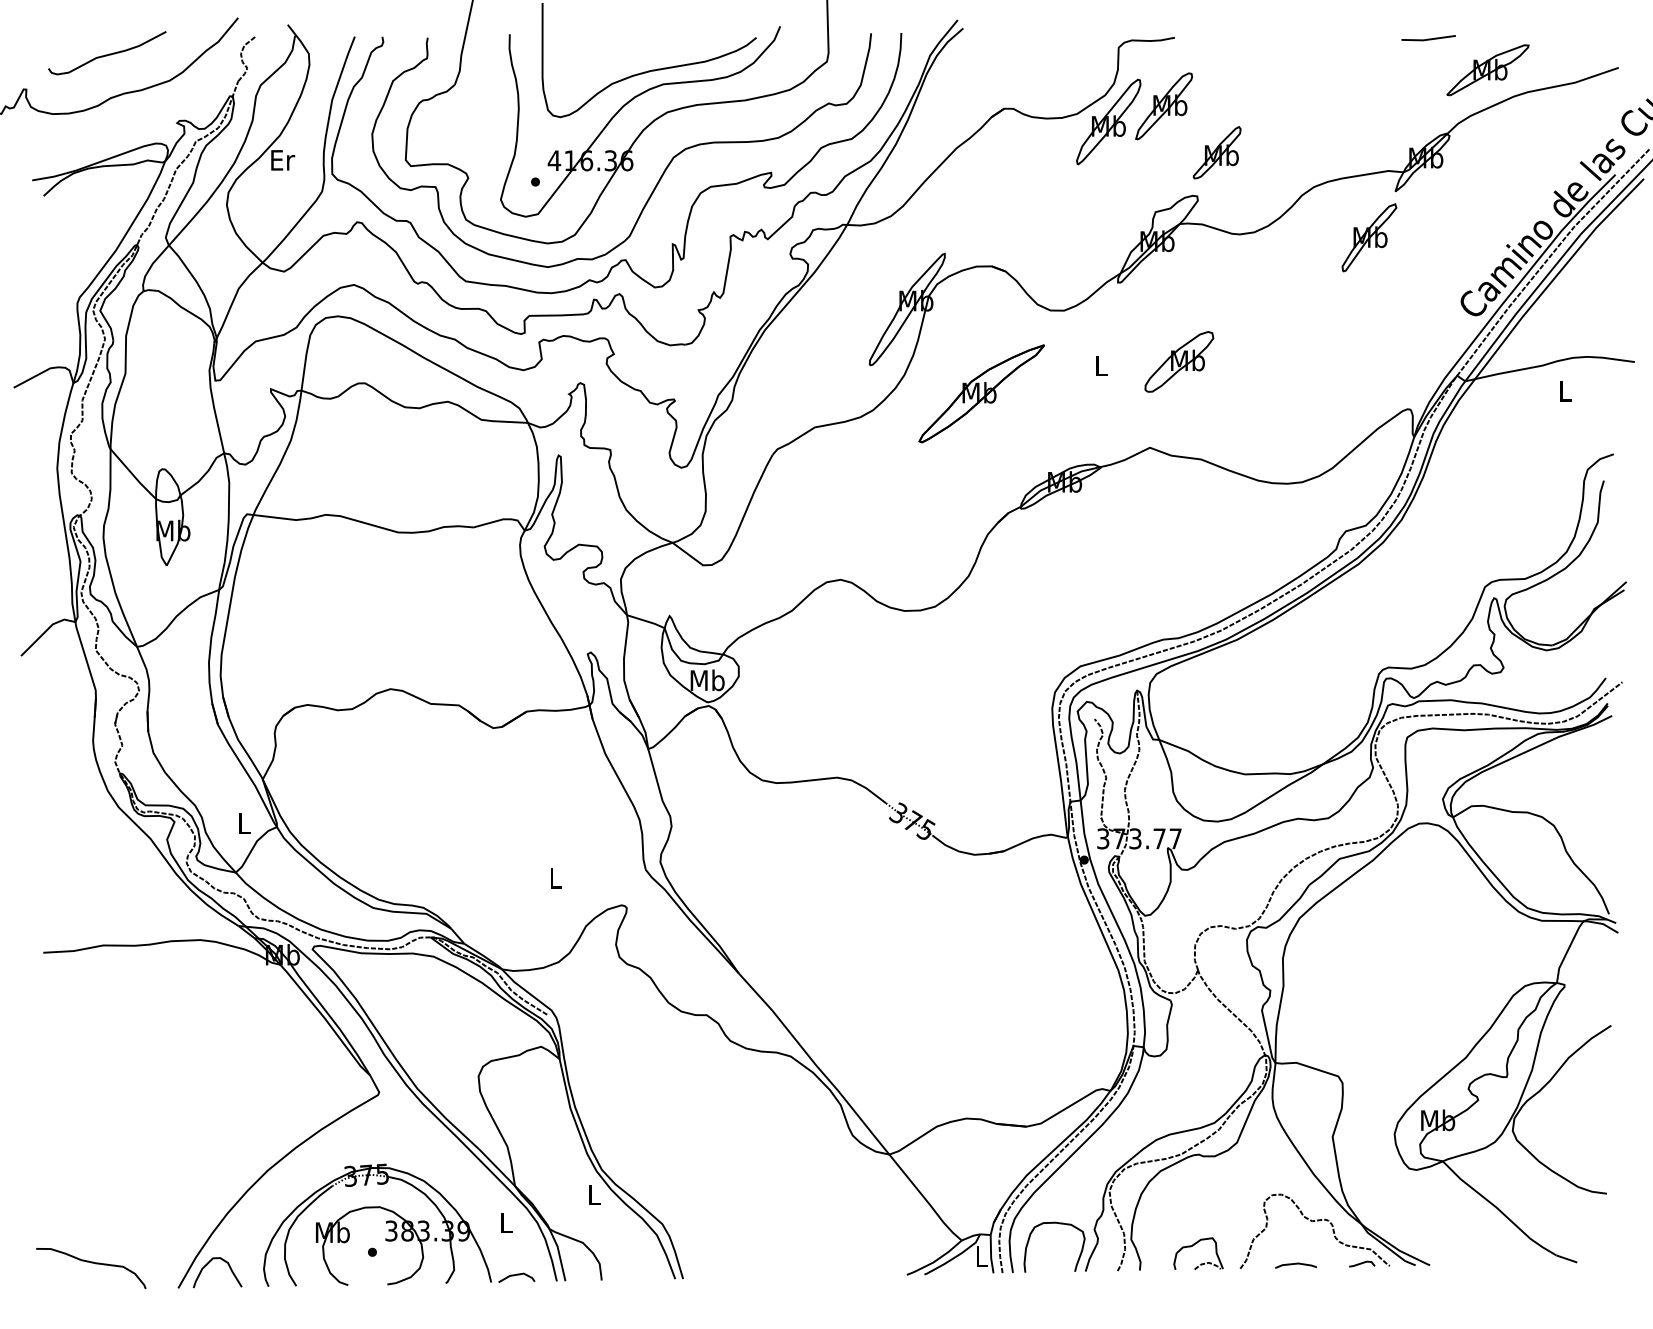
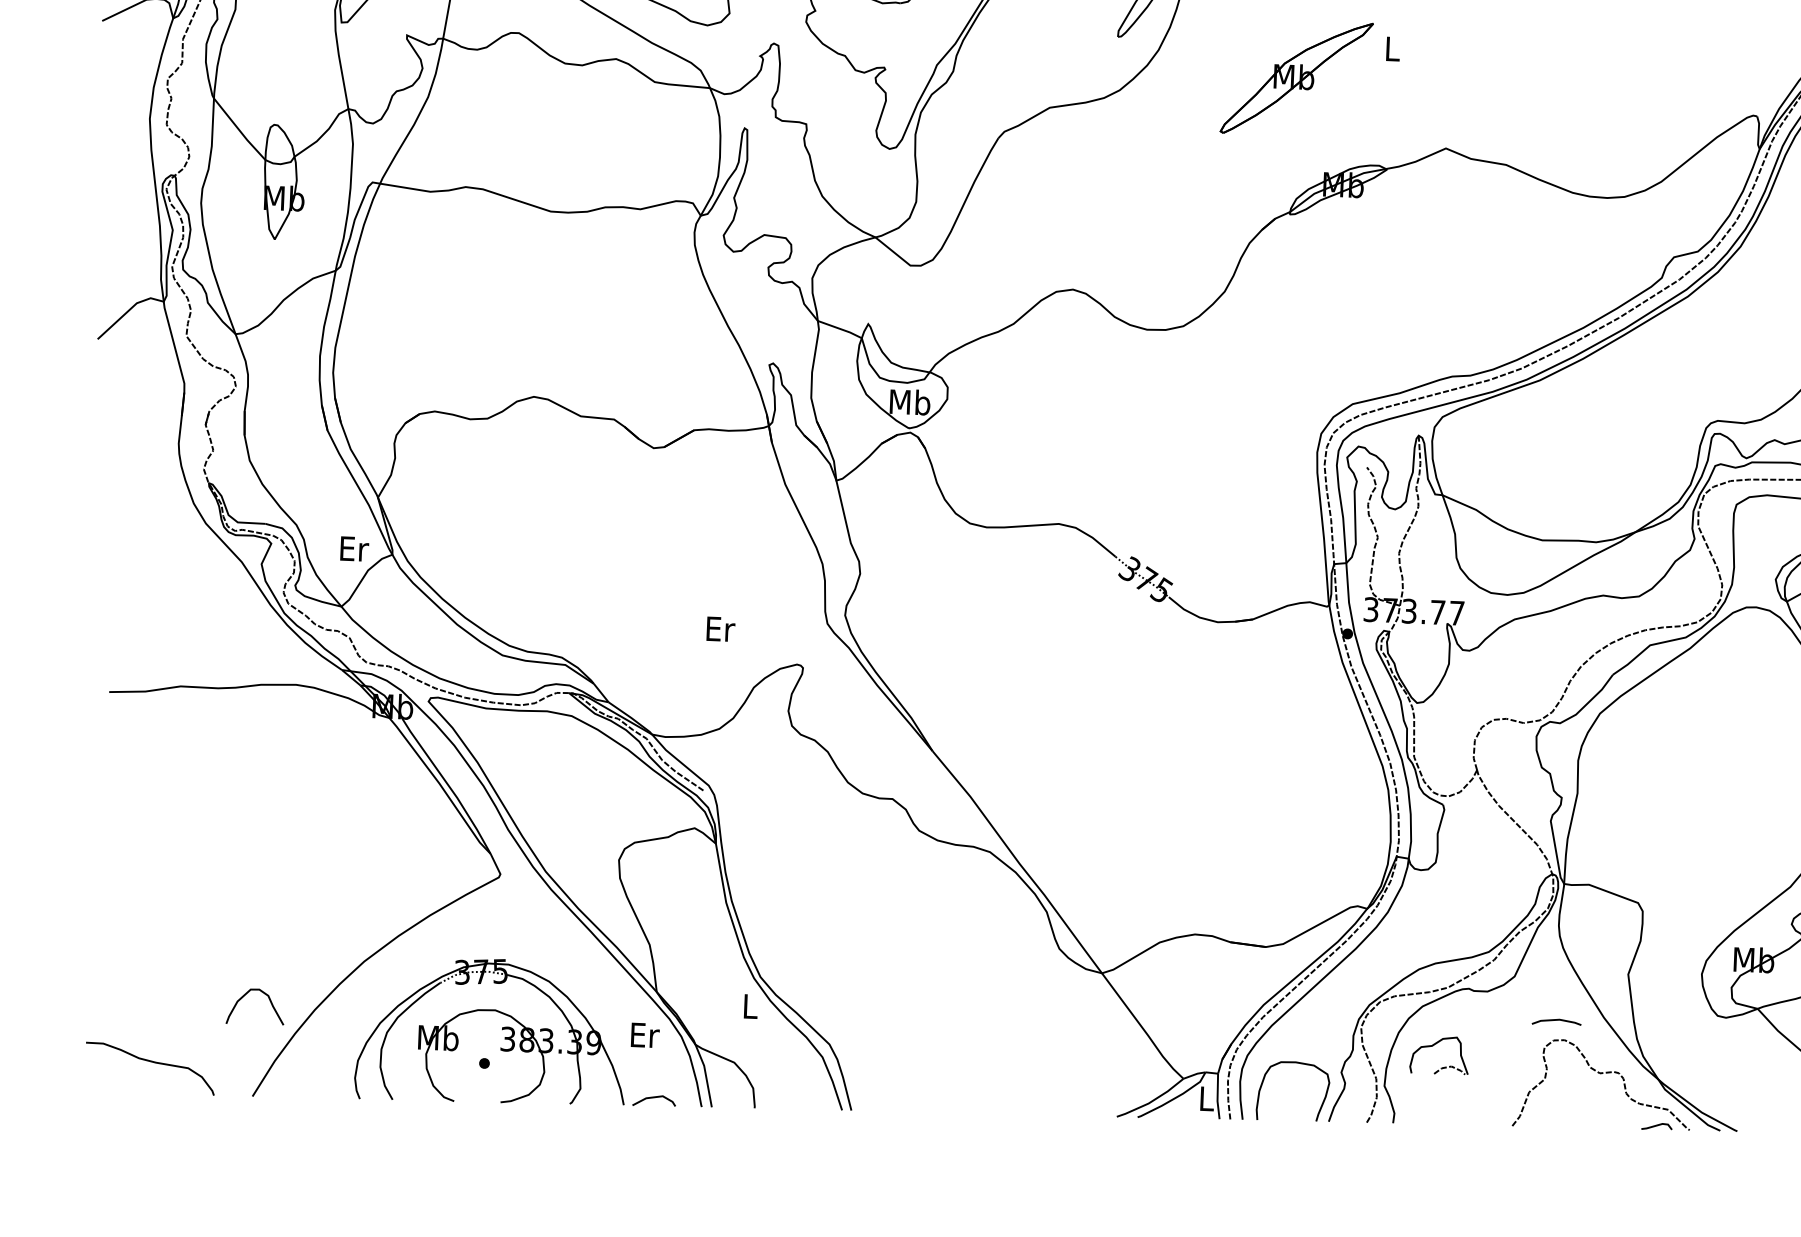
part: (1179, 361) -> (1485, 47), removed
part: (981, 393) -> (1296, 77), moved
text: (244, 823) -> (354, 548), L -> Er
text: (556, 878) -> (721, 629), L -> Er
text: (506, 1222) -> (644, 1034), L -> Er
part: (1193, 1246) -> (1433, 1046), moved
curve: (209, 1263) -> (246, 995), moved
line: (1295, 1264) -> (1556, 1020), moved

